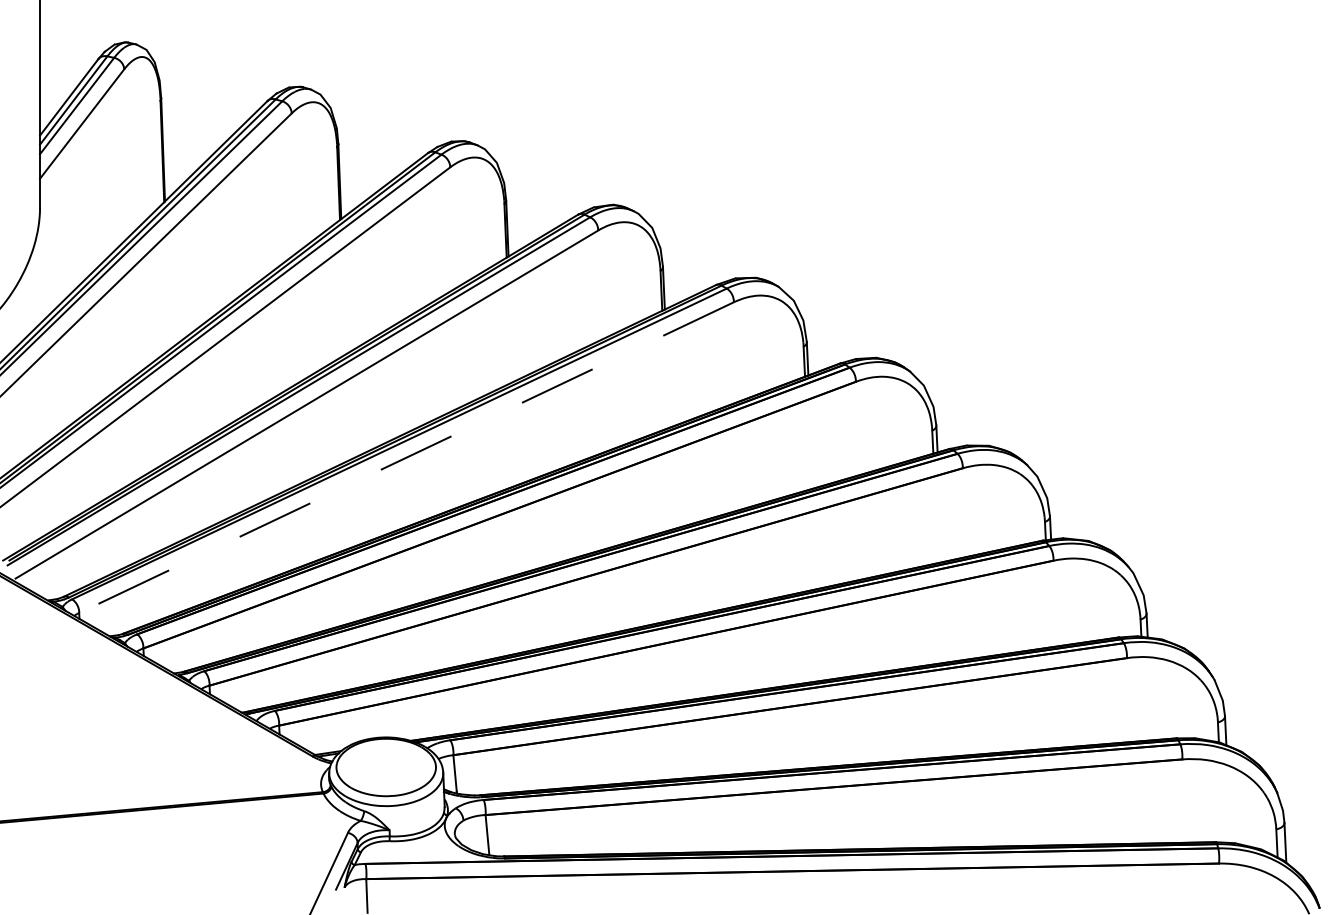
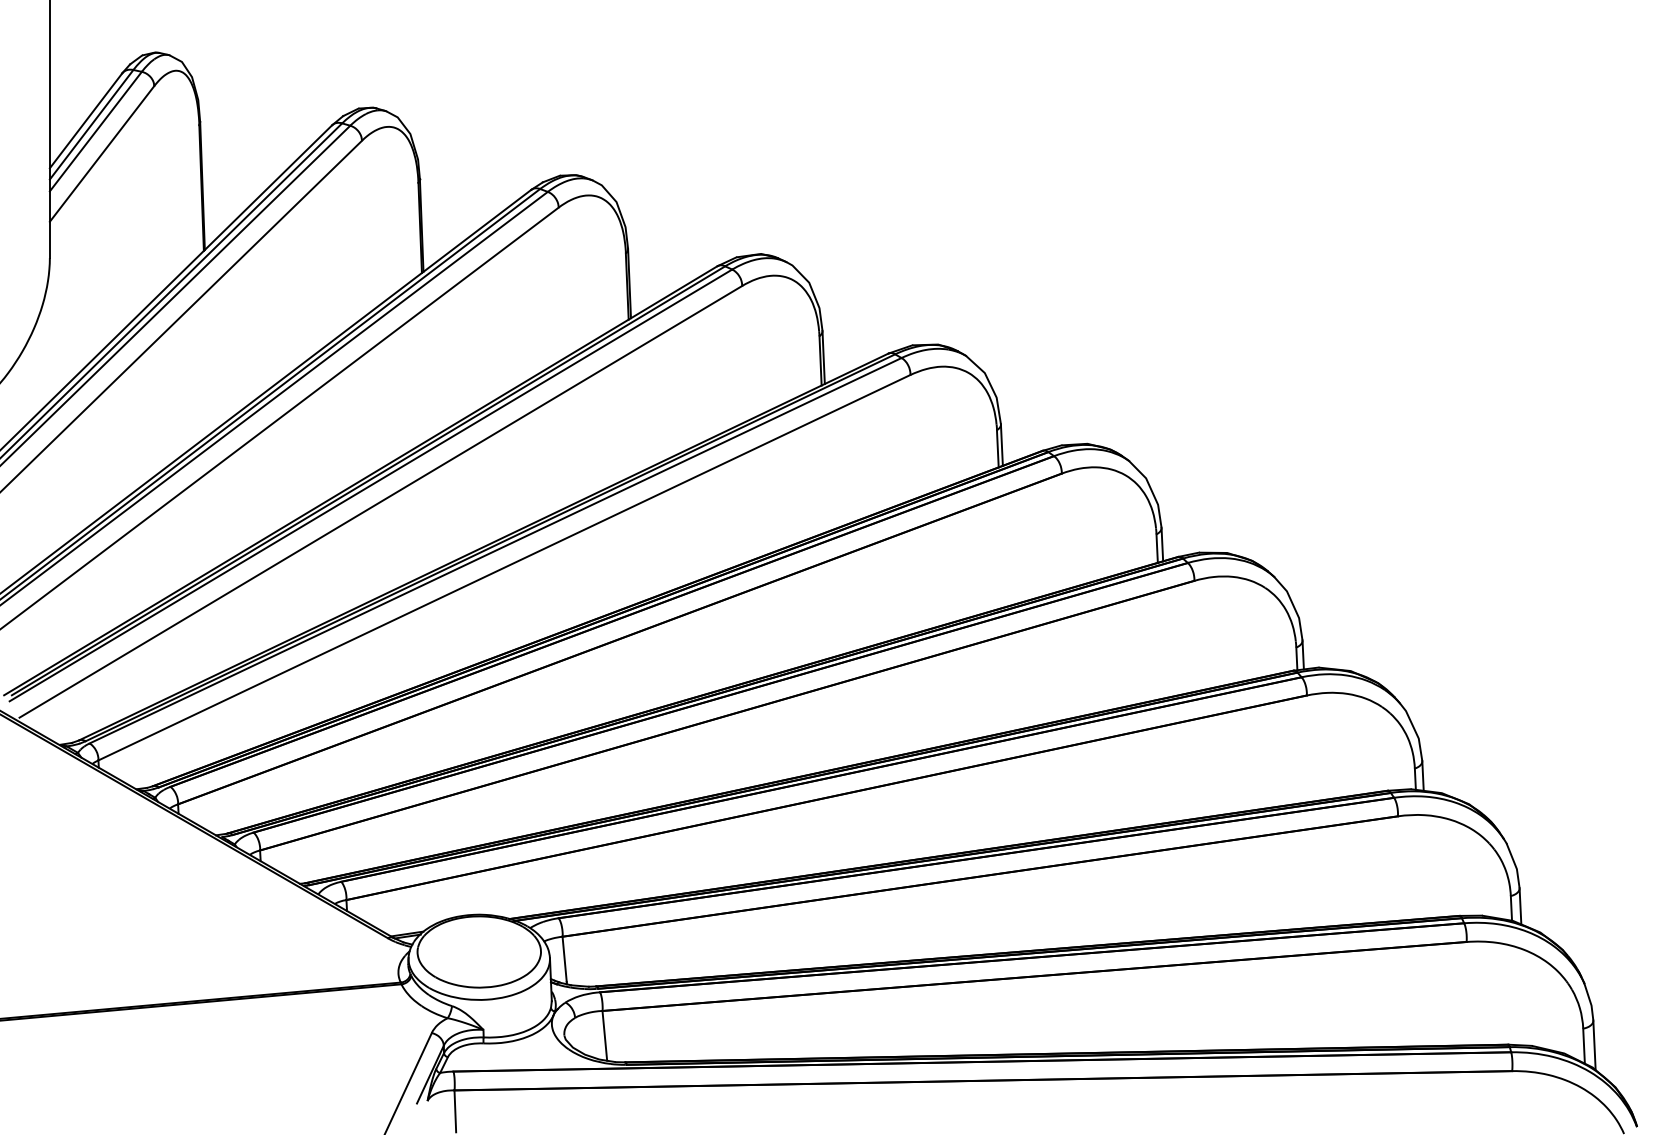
line: (406, 457) -> (504, 567), dashed -> solid

